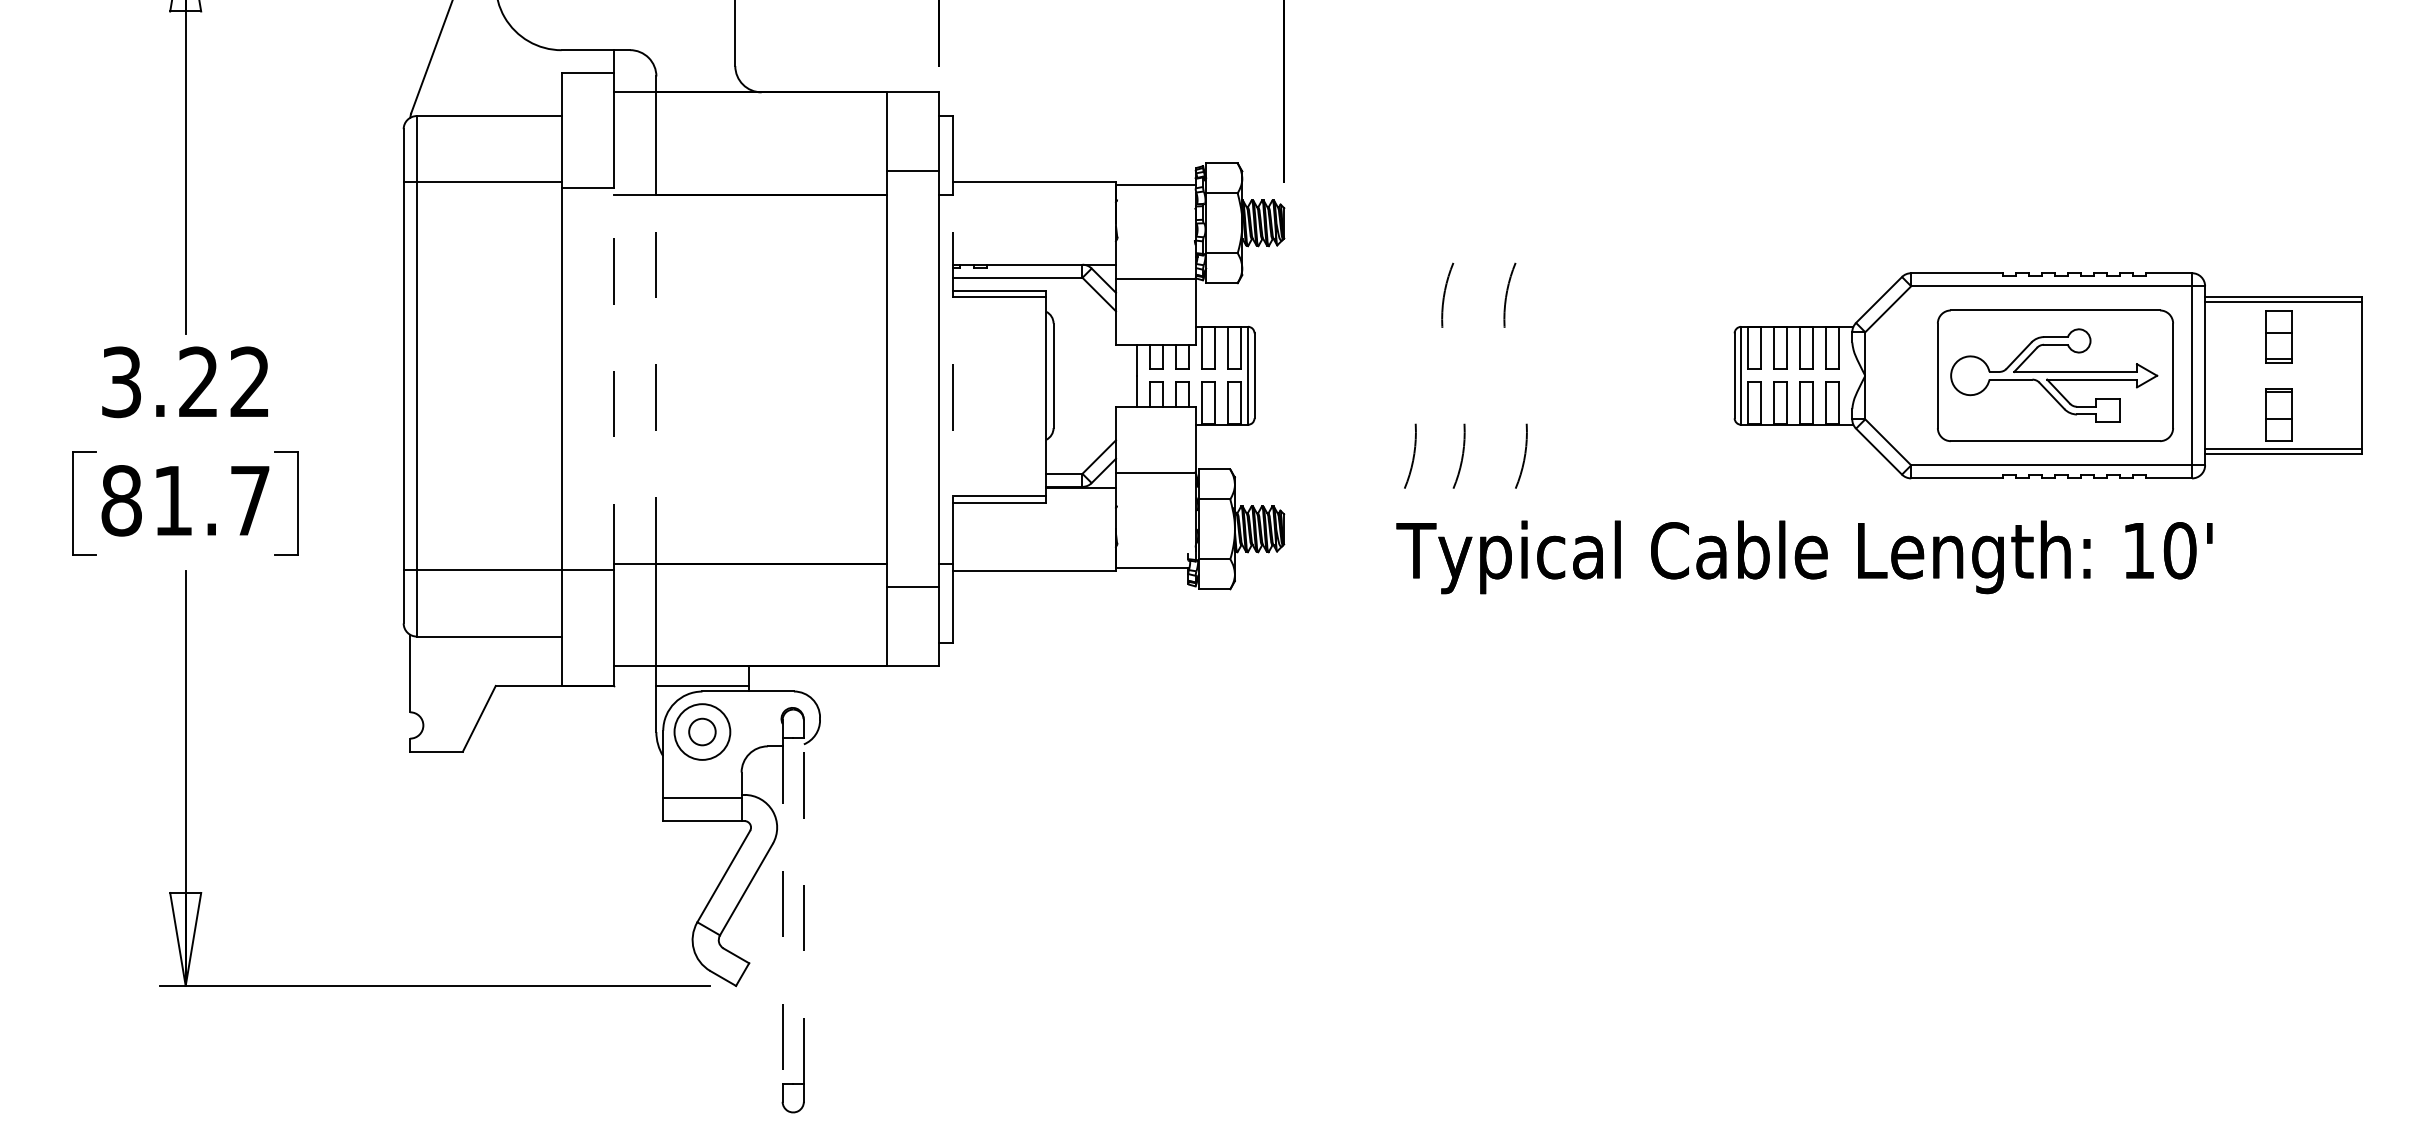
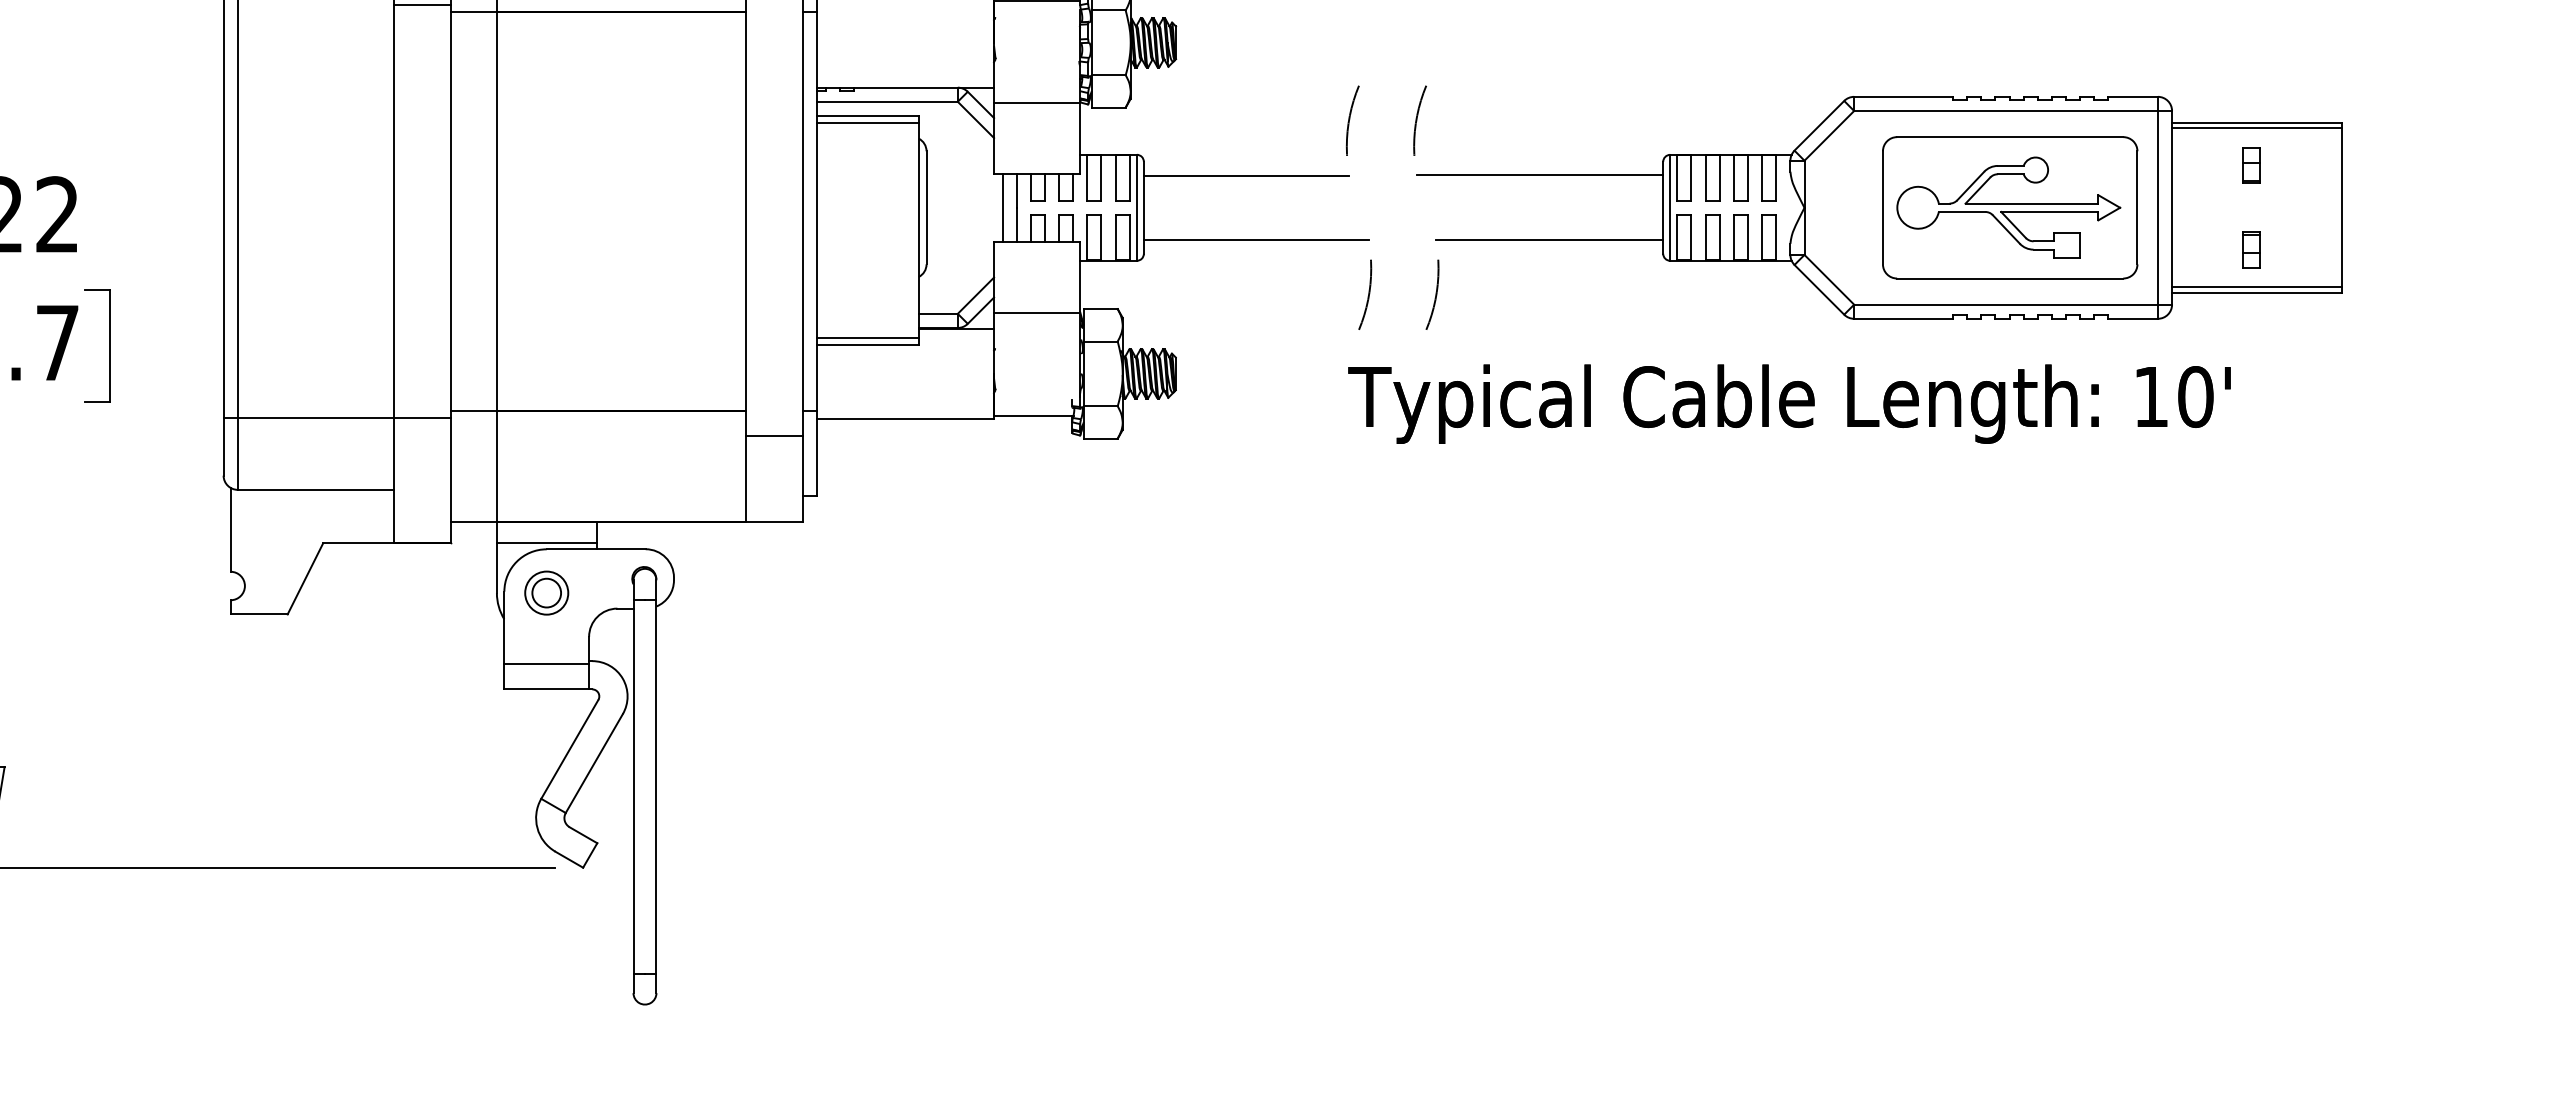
part: (2278, 336) -> (2251, 165), size x0.62
line: (1349, 345) -> (1246, 175), added
line: (1620, 345) -> (1539, 175), added
line: (1123, 375) -> (1002, 207), added
line: (656, 378) -> (497, 210), dashed -> solid
line: (952, 378) -> (817, 210), dashed -> solid
line: (614, 379) -> (451, 211), dashed -> solid
line: (1358, 405) -> (1256, 239), added
line: (1629, 405) -> (1549, 239), added
part: (2278, 414) -> (2251, 249), size x0.62
arc: (1412, 457) -> (1314, 296), removed
text: (1804, 557) -> (1789, 404), moved
circle: (702, 731) -> (546, 592), size x0.71
line: (803, 910) -> (656, 786), dashed -> solid
line: (782, 911) -> (633, 787), dashed -> solid

